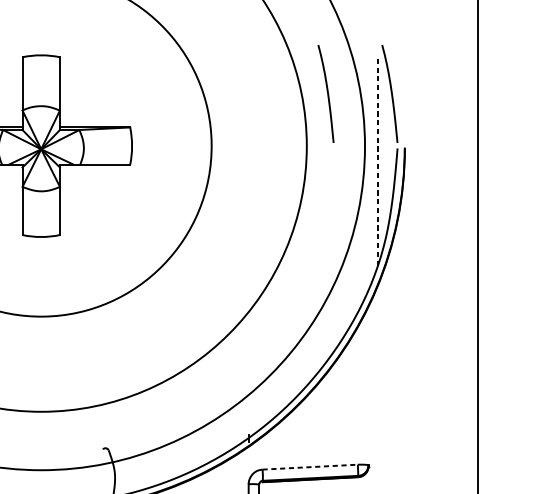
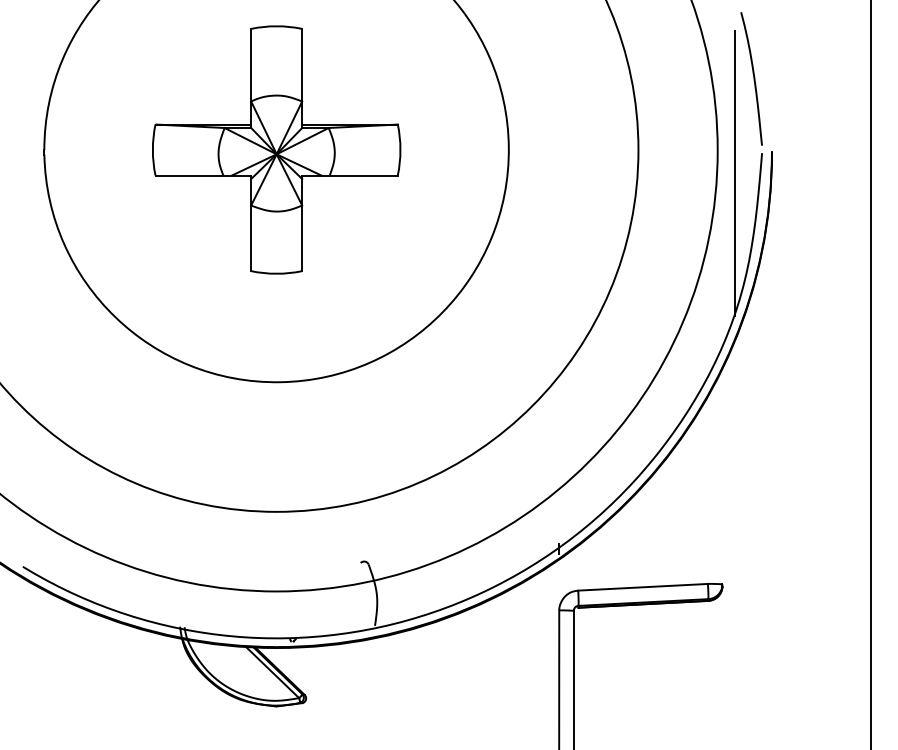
curve: (327, 93) -> (666, 78), removed
line: (377, 163) -> (734, 173), dashed -> solid
line: (310, 467) -> (643, 587), dashed -> solid

